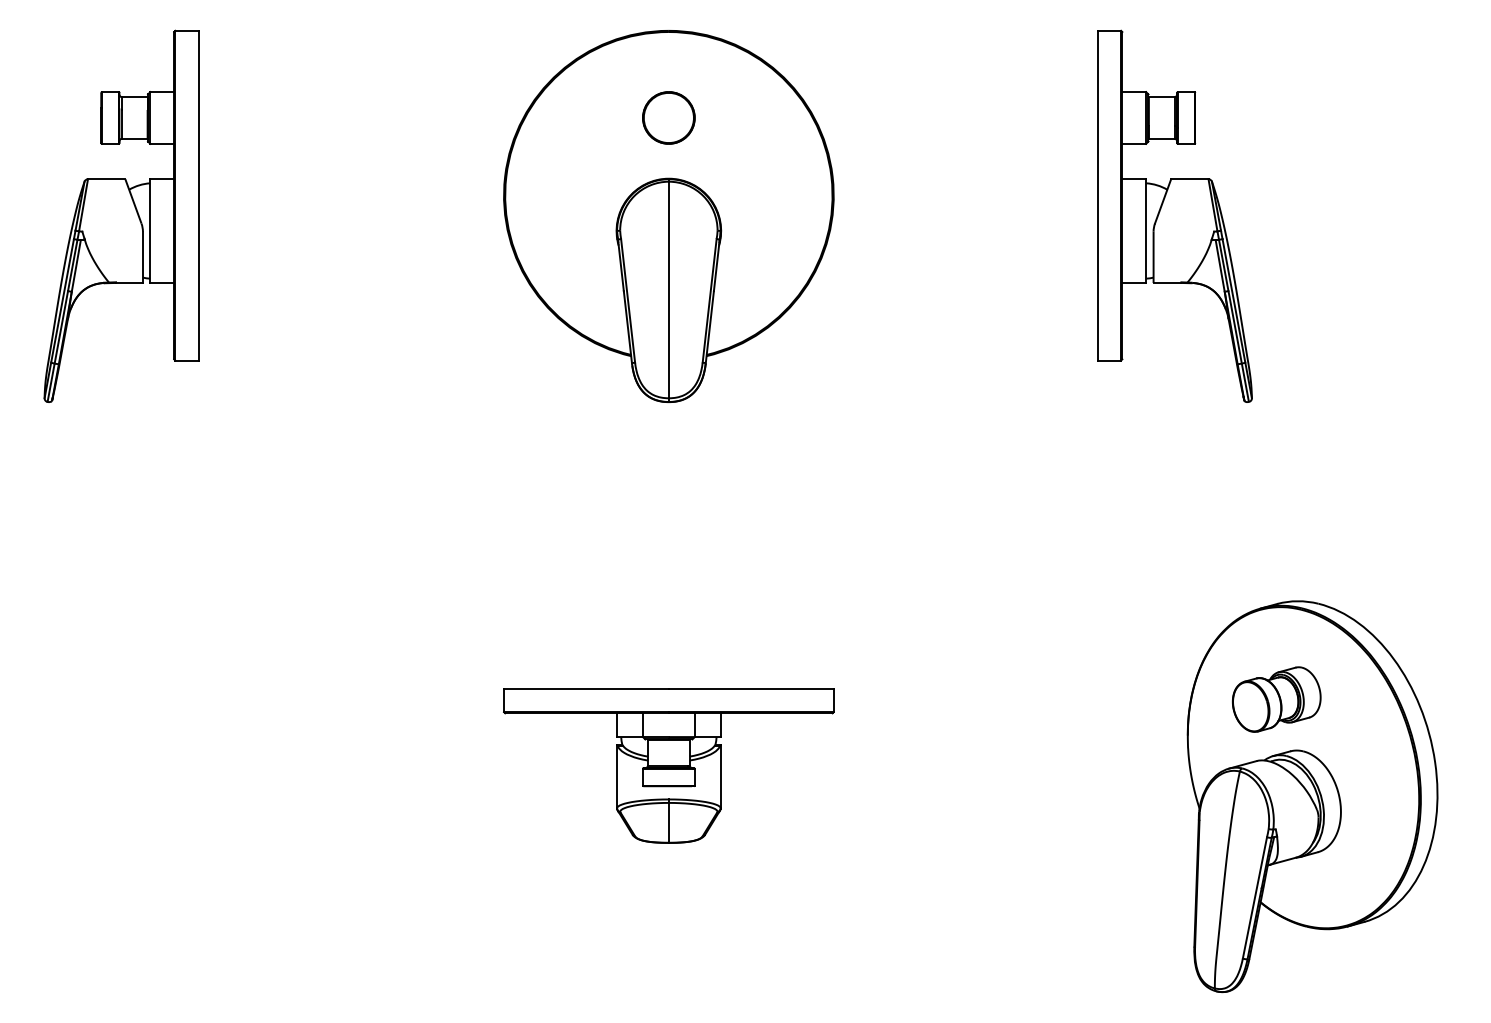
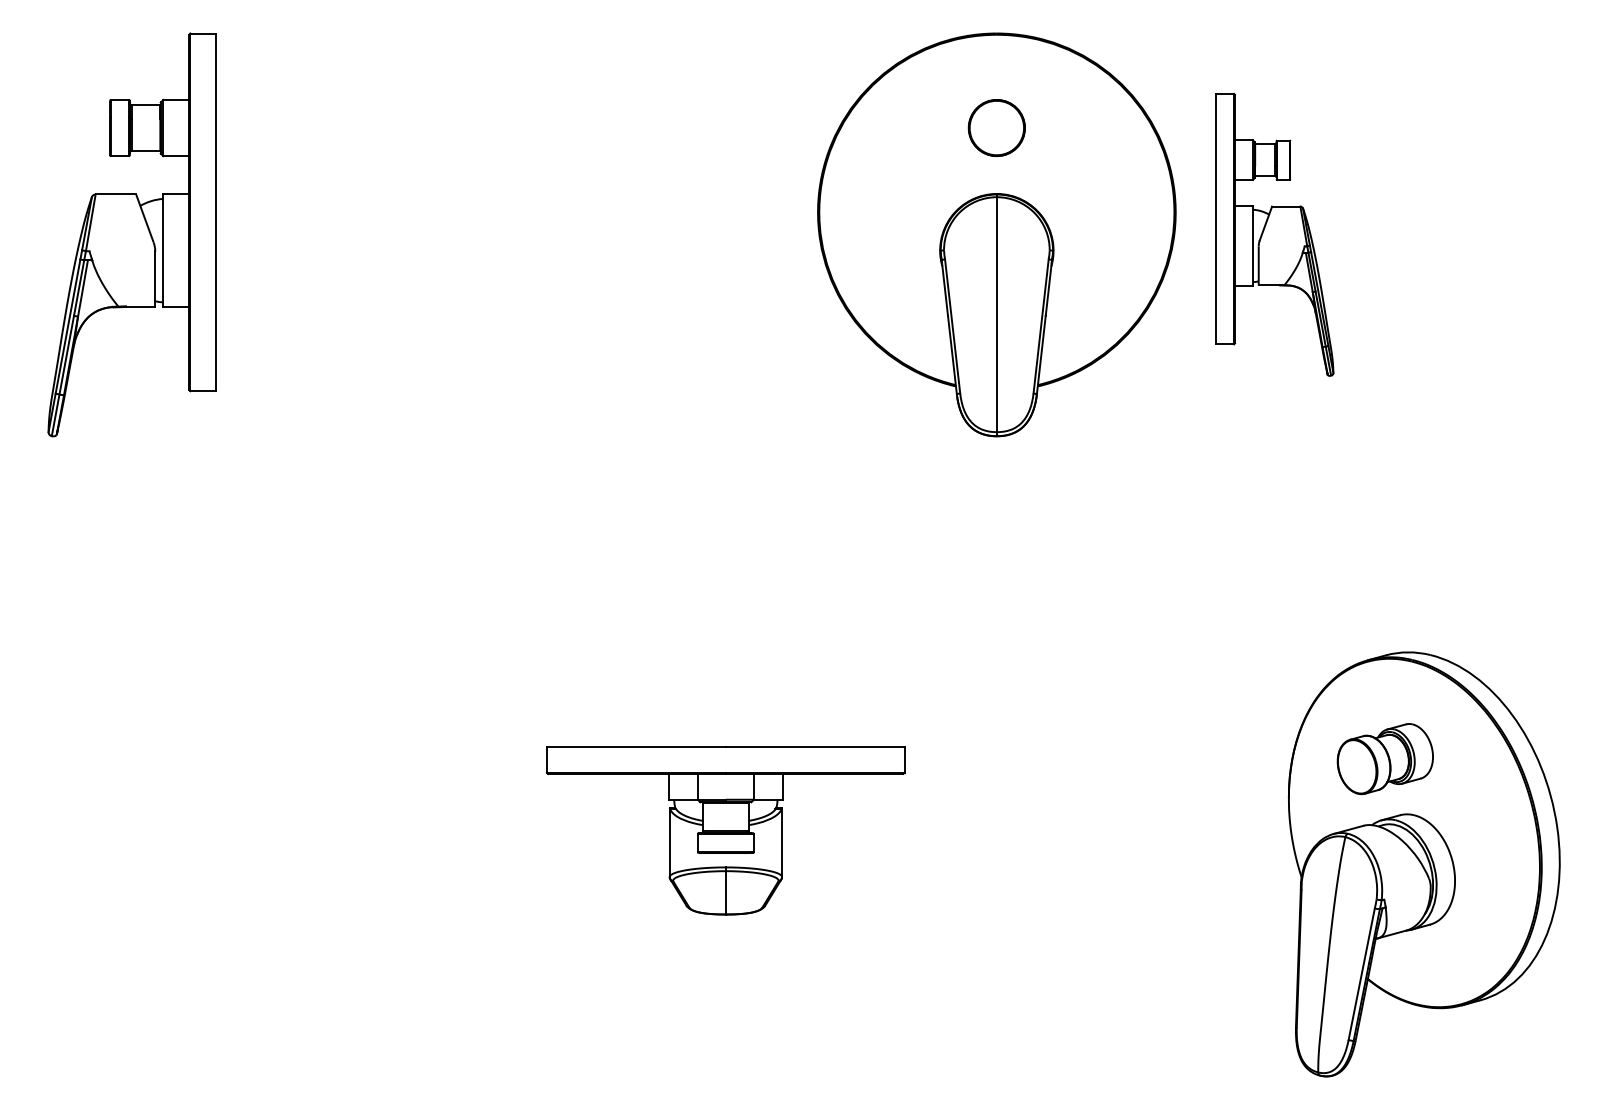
part: (668, 216) -> (996, 234), moved
part: (1174, 216) -> (1274, 234), size x0.7

